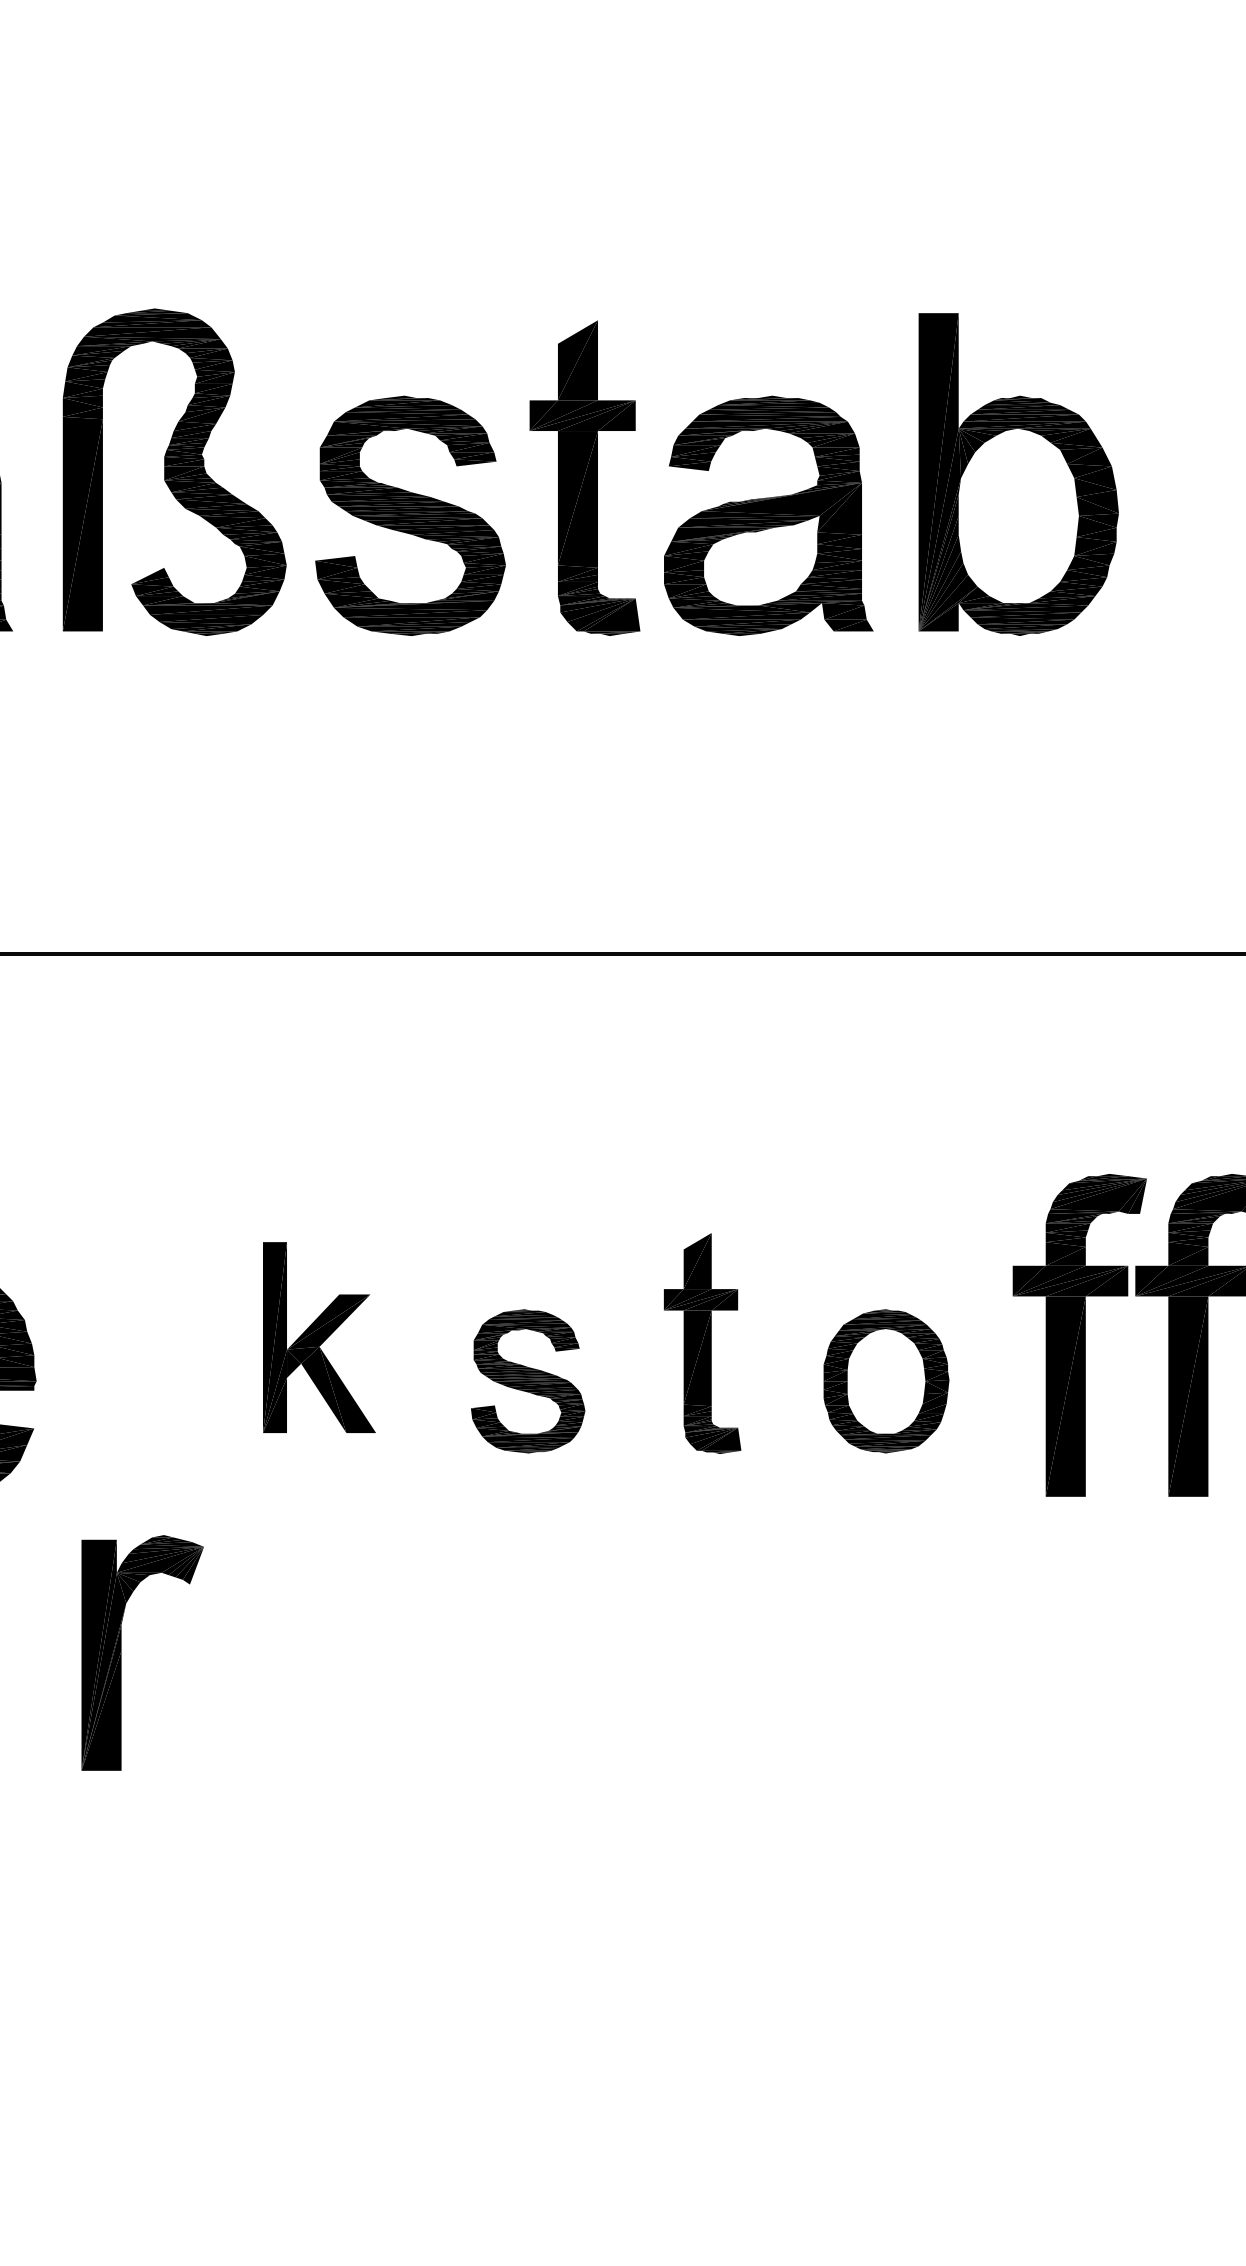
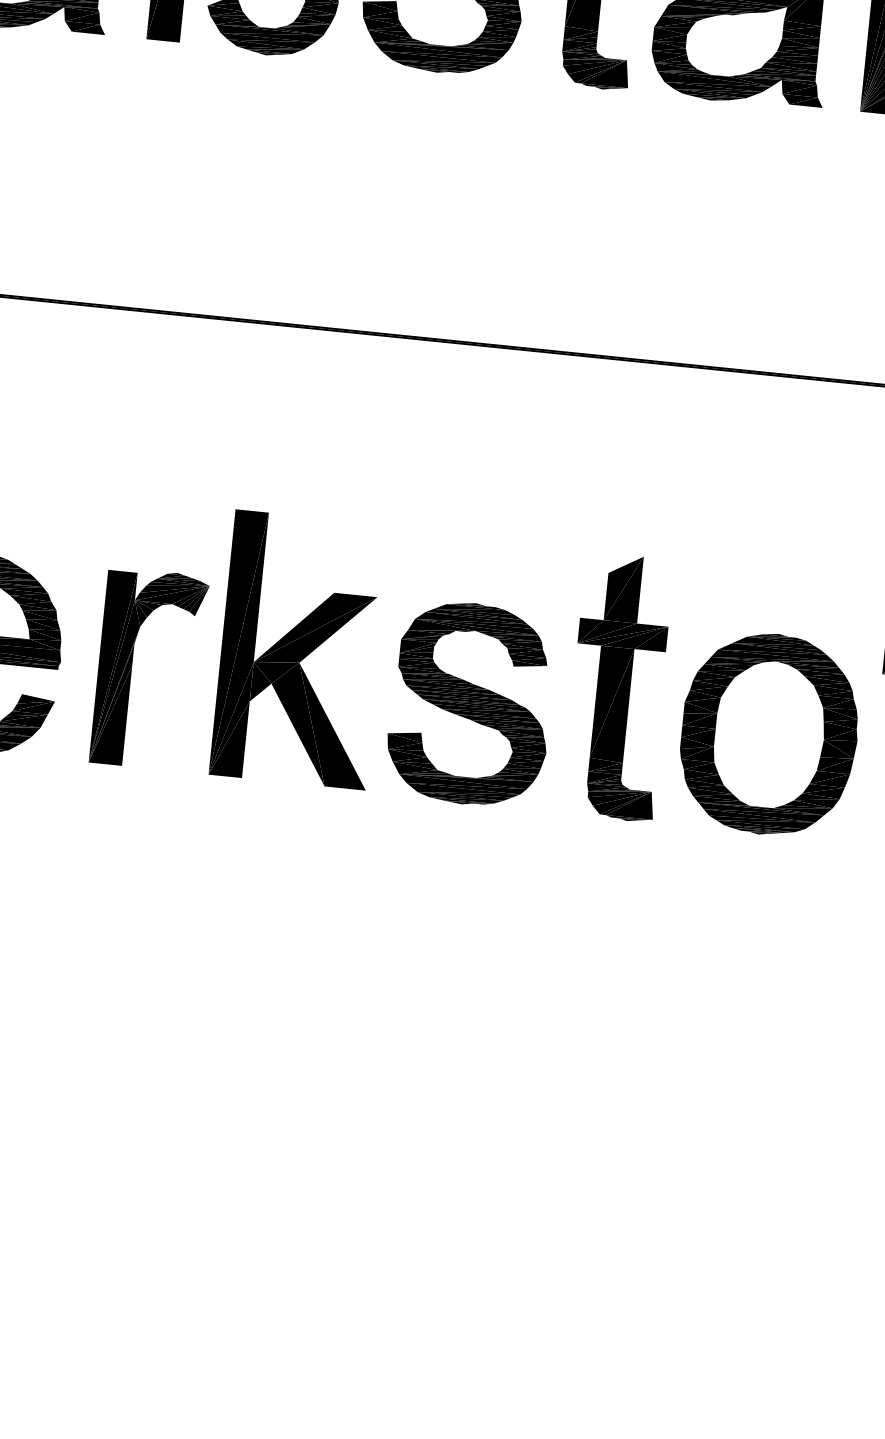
part: (319, 1337) -> (300, 649), size x1.67
part: (702, 1343) -> (619, 687), size x1.43
part: (527, 1381) -> (470, 704), size x1.67
part: (886, 1381) -> (769, 734), size x1.67
part: (121, 1652) -> (132, 667), moved

